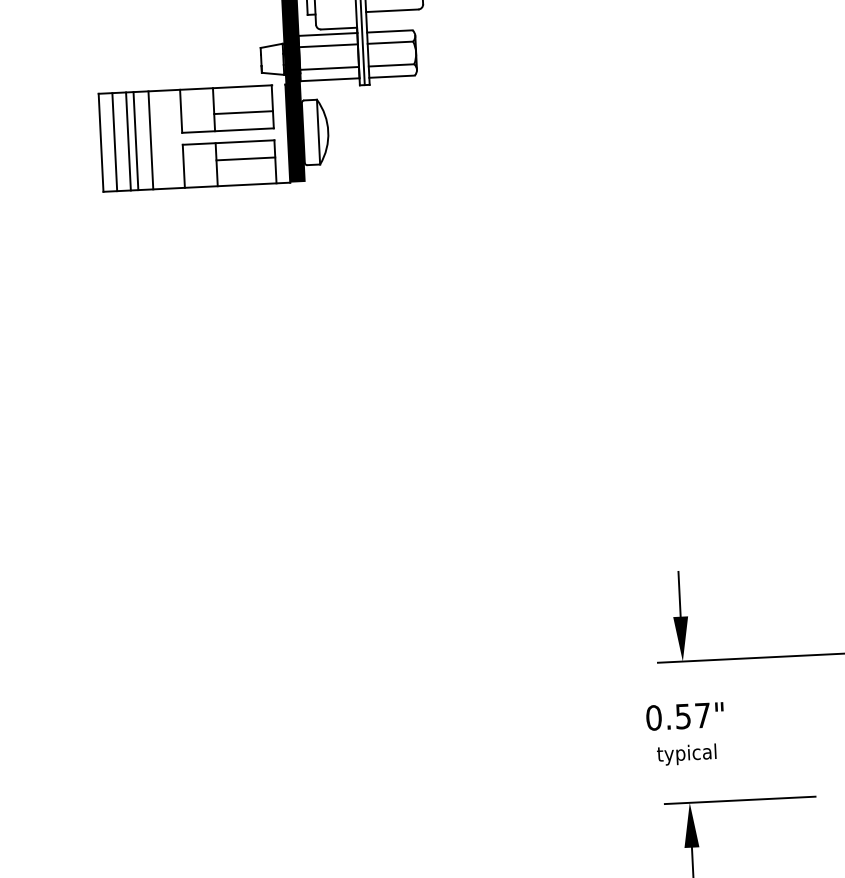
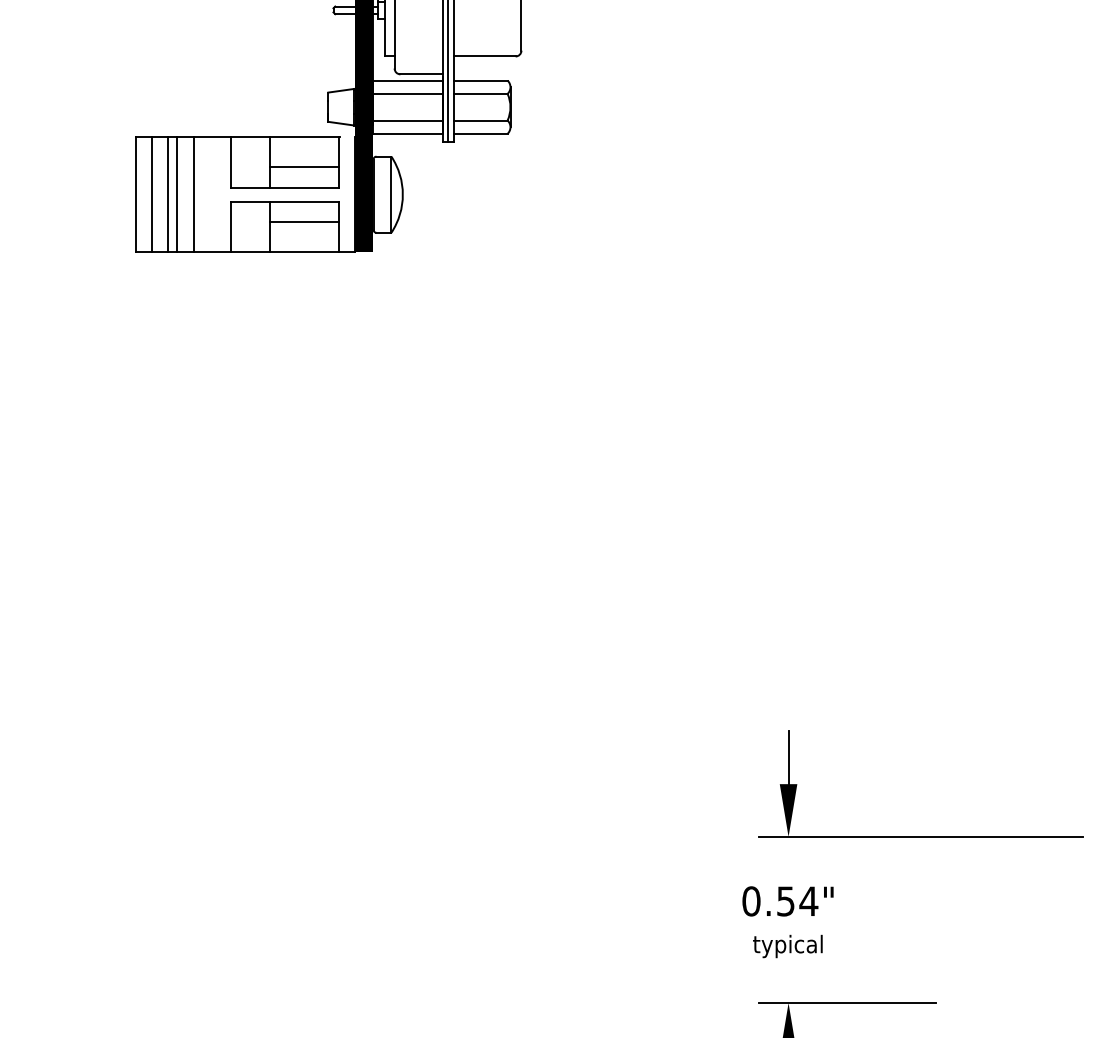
text: (702, 714) -> (808, 900), 0.57" -> 0.54"

